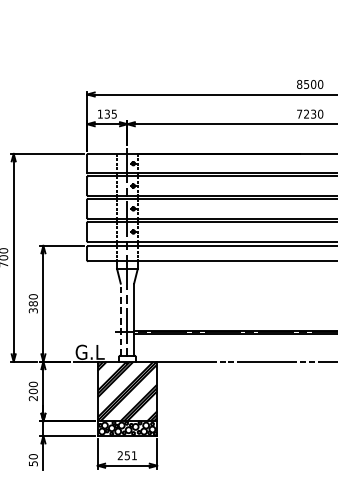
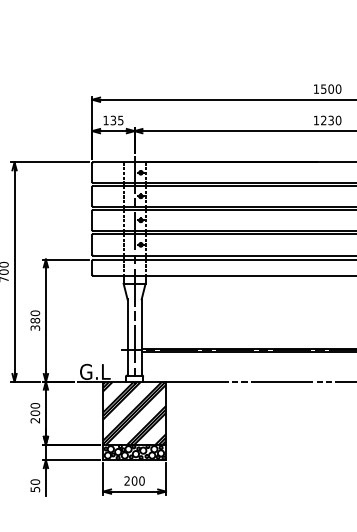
text: (299, 83) -> (316, 88), 8500 -> 1500
text: (298, 114) -> (315, 120), 7230 -> 1230
line: (120, 319) -> (127, 337), dashed -> solid
text: (130, 455) -> (137, 480), 251 -> 200

